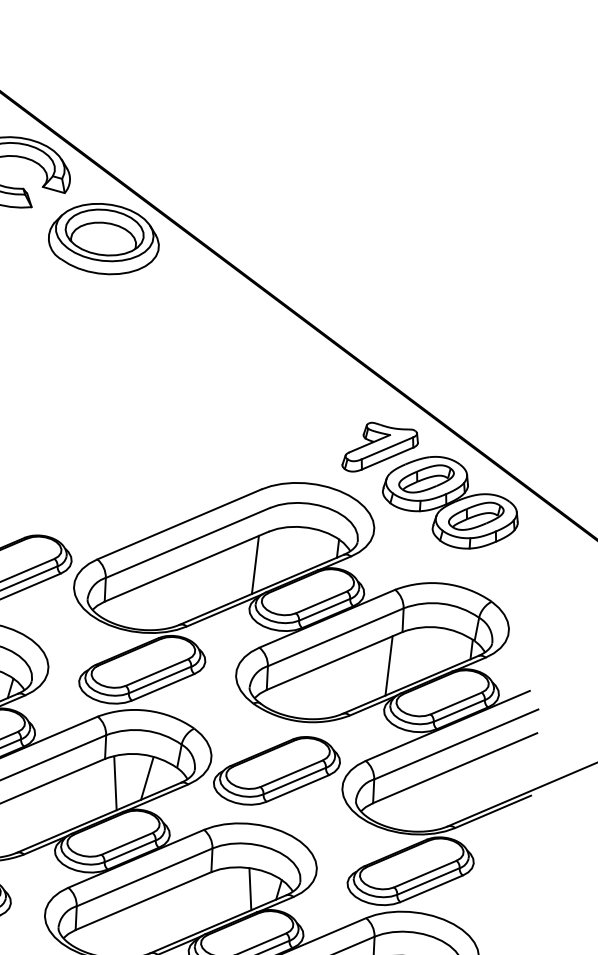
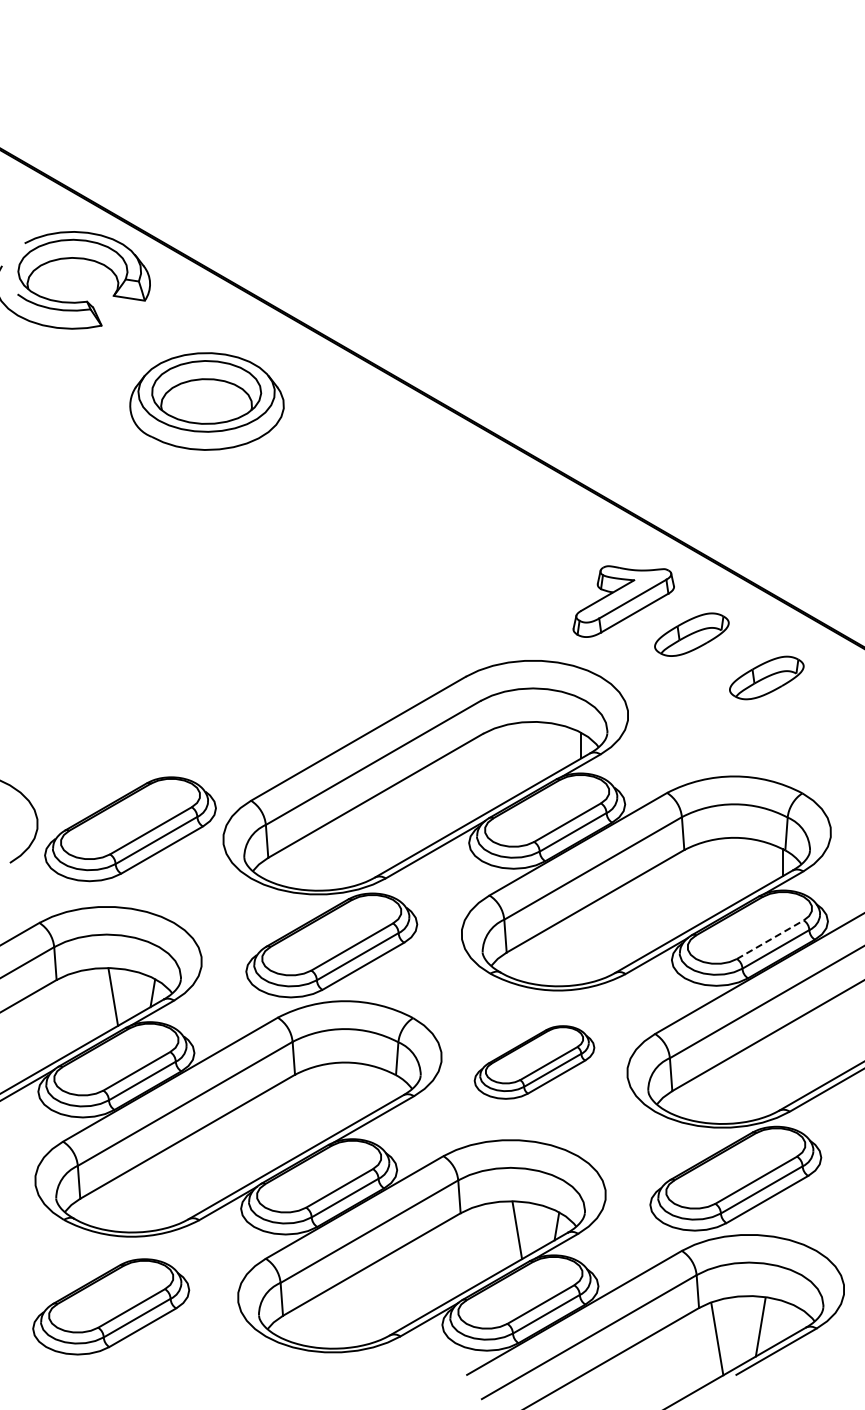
part: (103, 238) -> (206, 401), moved
part: (450, 502) -> (729, 663), removed
line: (255, 564) -> (470, 781), removed
line: (389, 665) -> (671, 898), removed
line: (456, 703) -> (770, 939), solid -> dashed
part: (277, 770) -> (534, 1062), size x0.7
line: (147, 778) -> (356, 1094), removed
line: (115, 783) -> (313, 1106), removed

